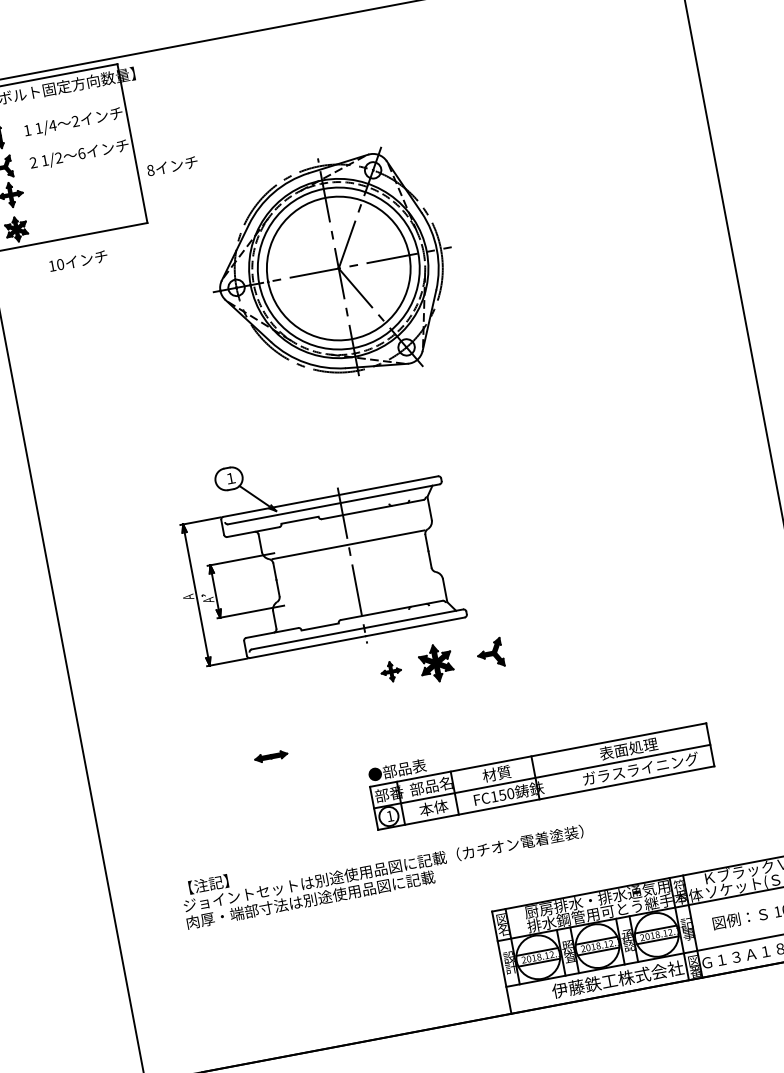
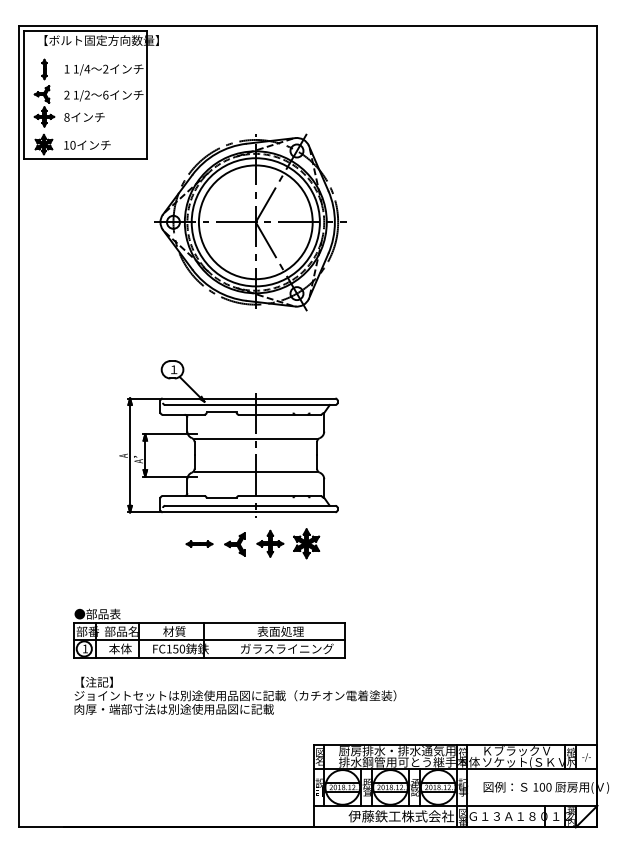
text: (172, 165) -> (84, 116), moved
text: (78, 260) -> (87, 144), moved
part: (332, 270) -> (250, 222), moved
line: (356, 586) -> (255, 472), added
part: (489, 654) -> (234, 544), moved
part: (391, 671) -> (270, 543), size x1.67
part: (271, 755) -> (199, 543), moved
part: (540, 767) -> (209, 633), moved

